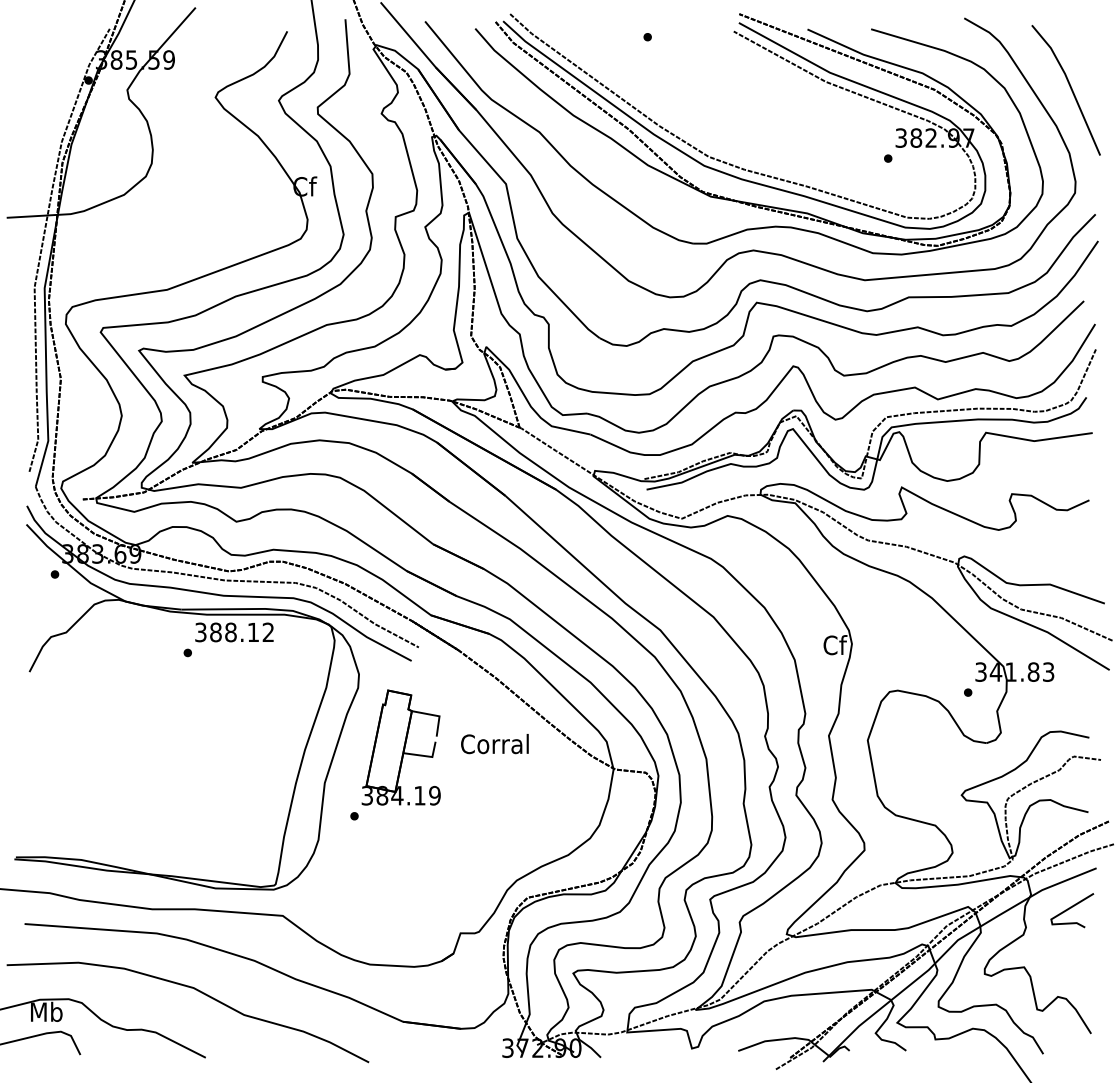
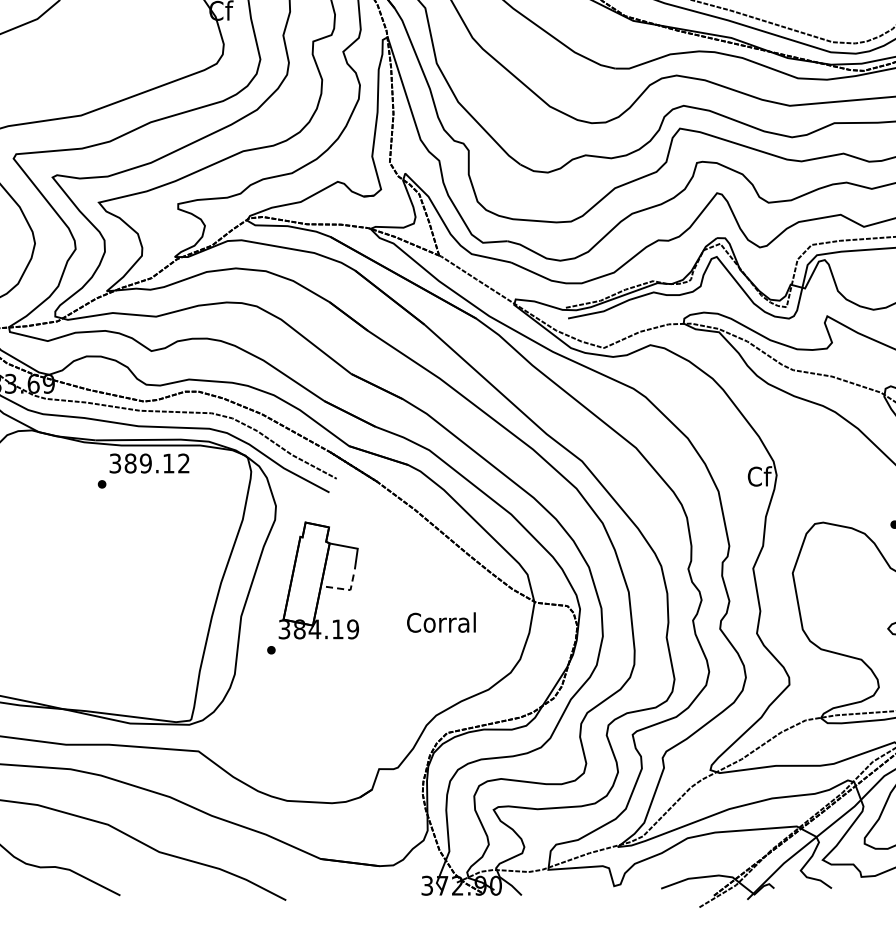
text: (230, 632) -> (145, 463), 388.12 -> 389.12
text: (494, 744) -> (441, 623), moved
line: (425, 756) -> (343, 589), solid -> dashed

